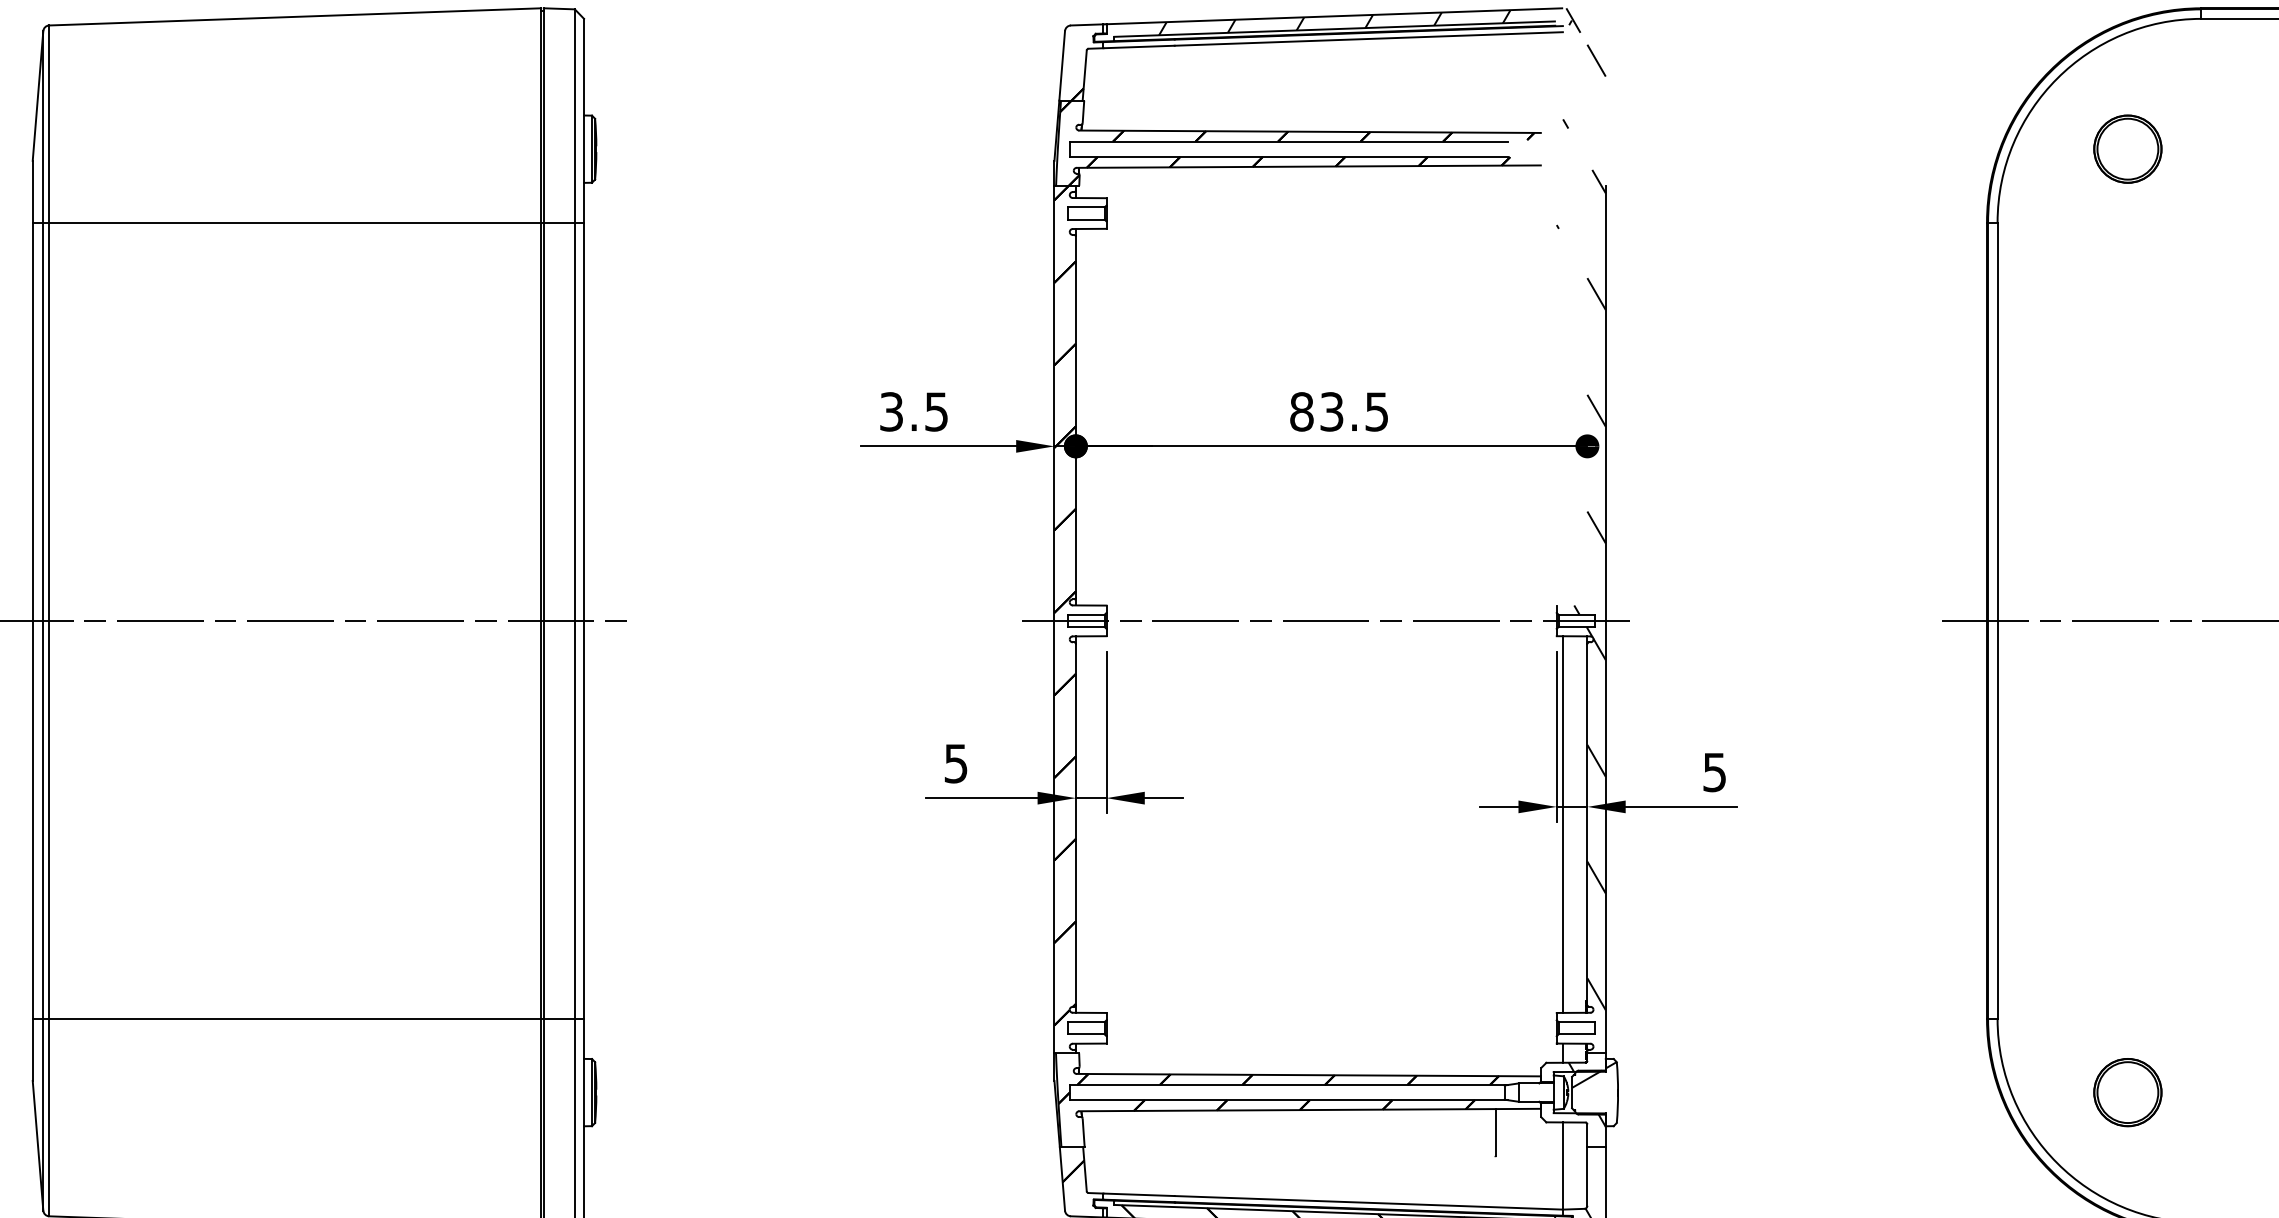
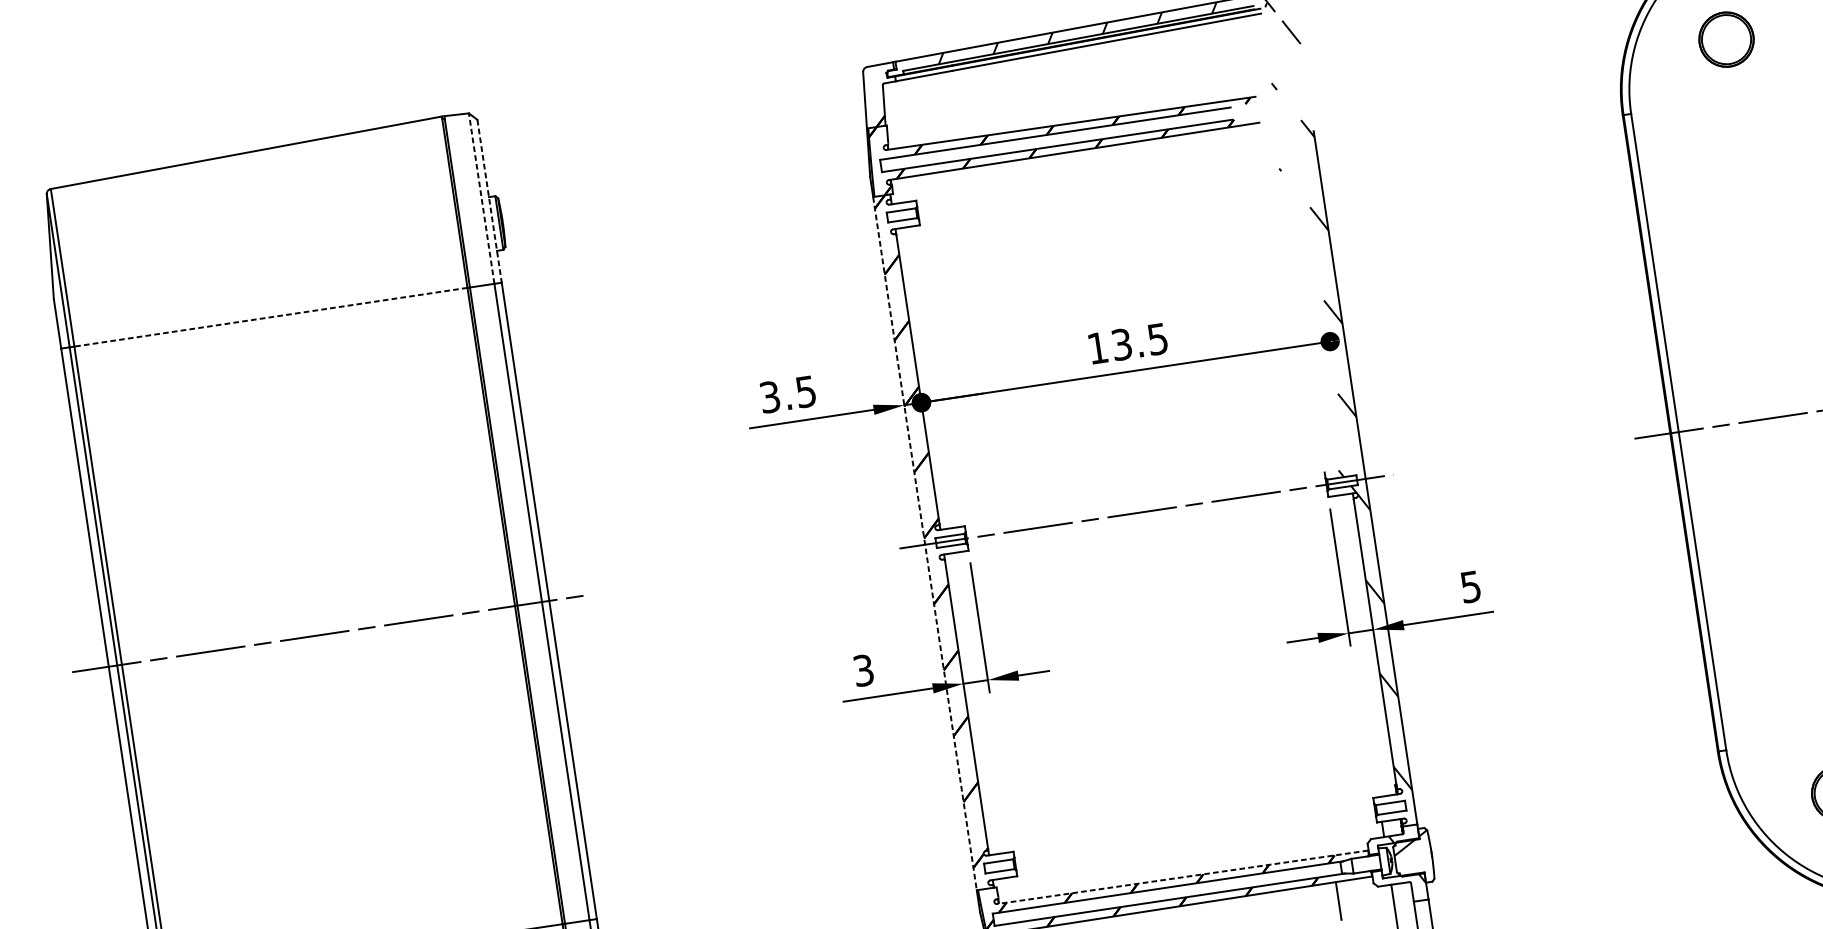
line: (574, 116) -> (481, 199), solid -> dashed
line: (584, 120) -> (489, 201), solid -> dashed
line: (295, 222) -> (271, 317), solid -> dashed
text: (1301, 411) -> (1097, 347), 83.5 -> 13.5
line: (1054, 619) -> (925, 543), solid -> dashed
text: (956, 762) -> (863, 669), 5 -> 3
line: (1562, 824) -> (1355, 646), removed
line: (1308, 1075) -> (1182, 877), solid -> dashed

